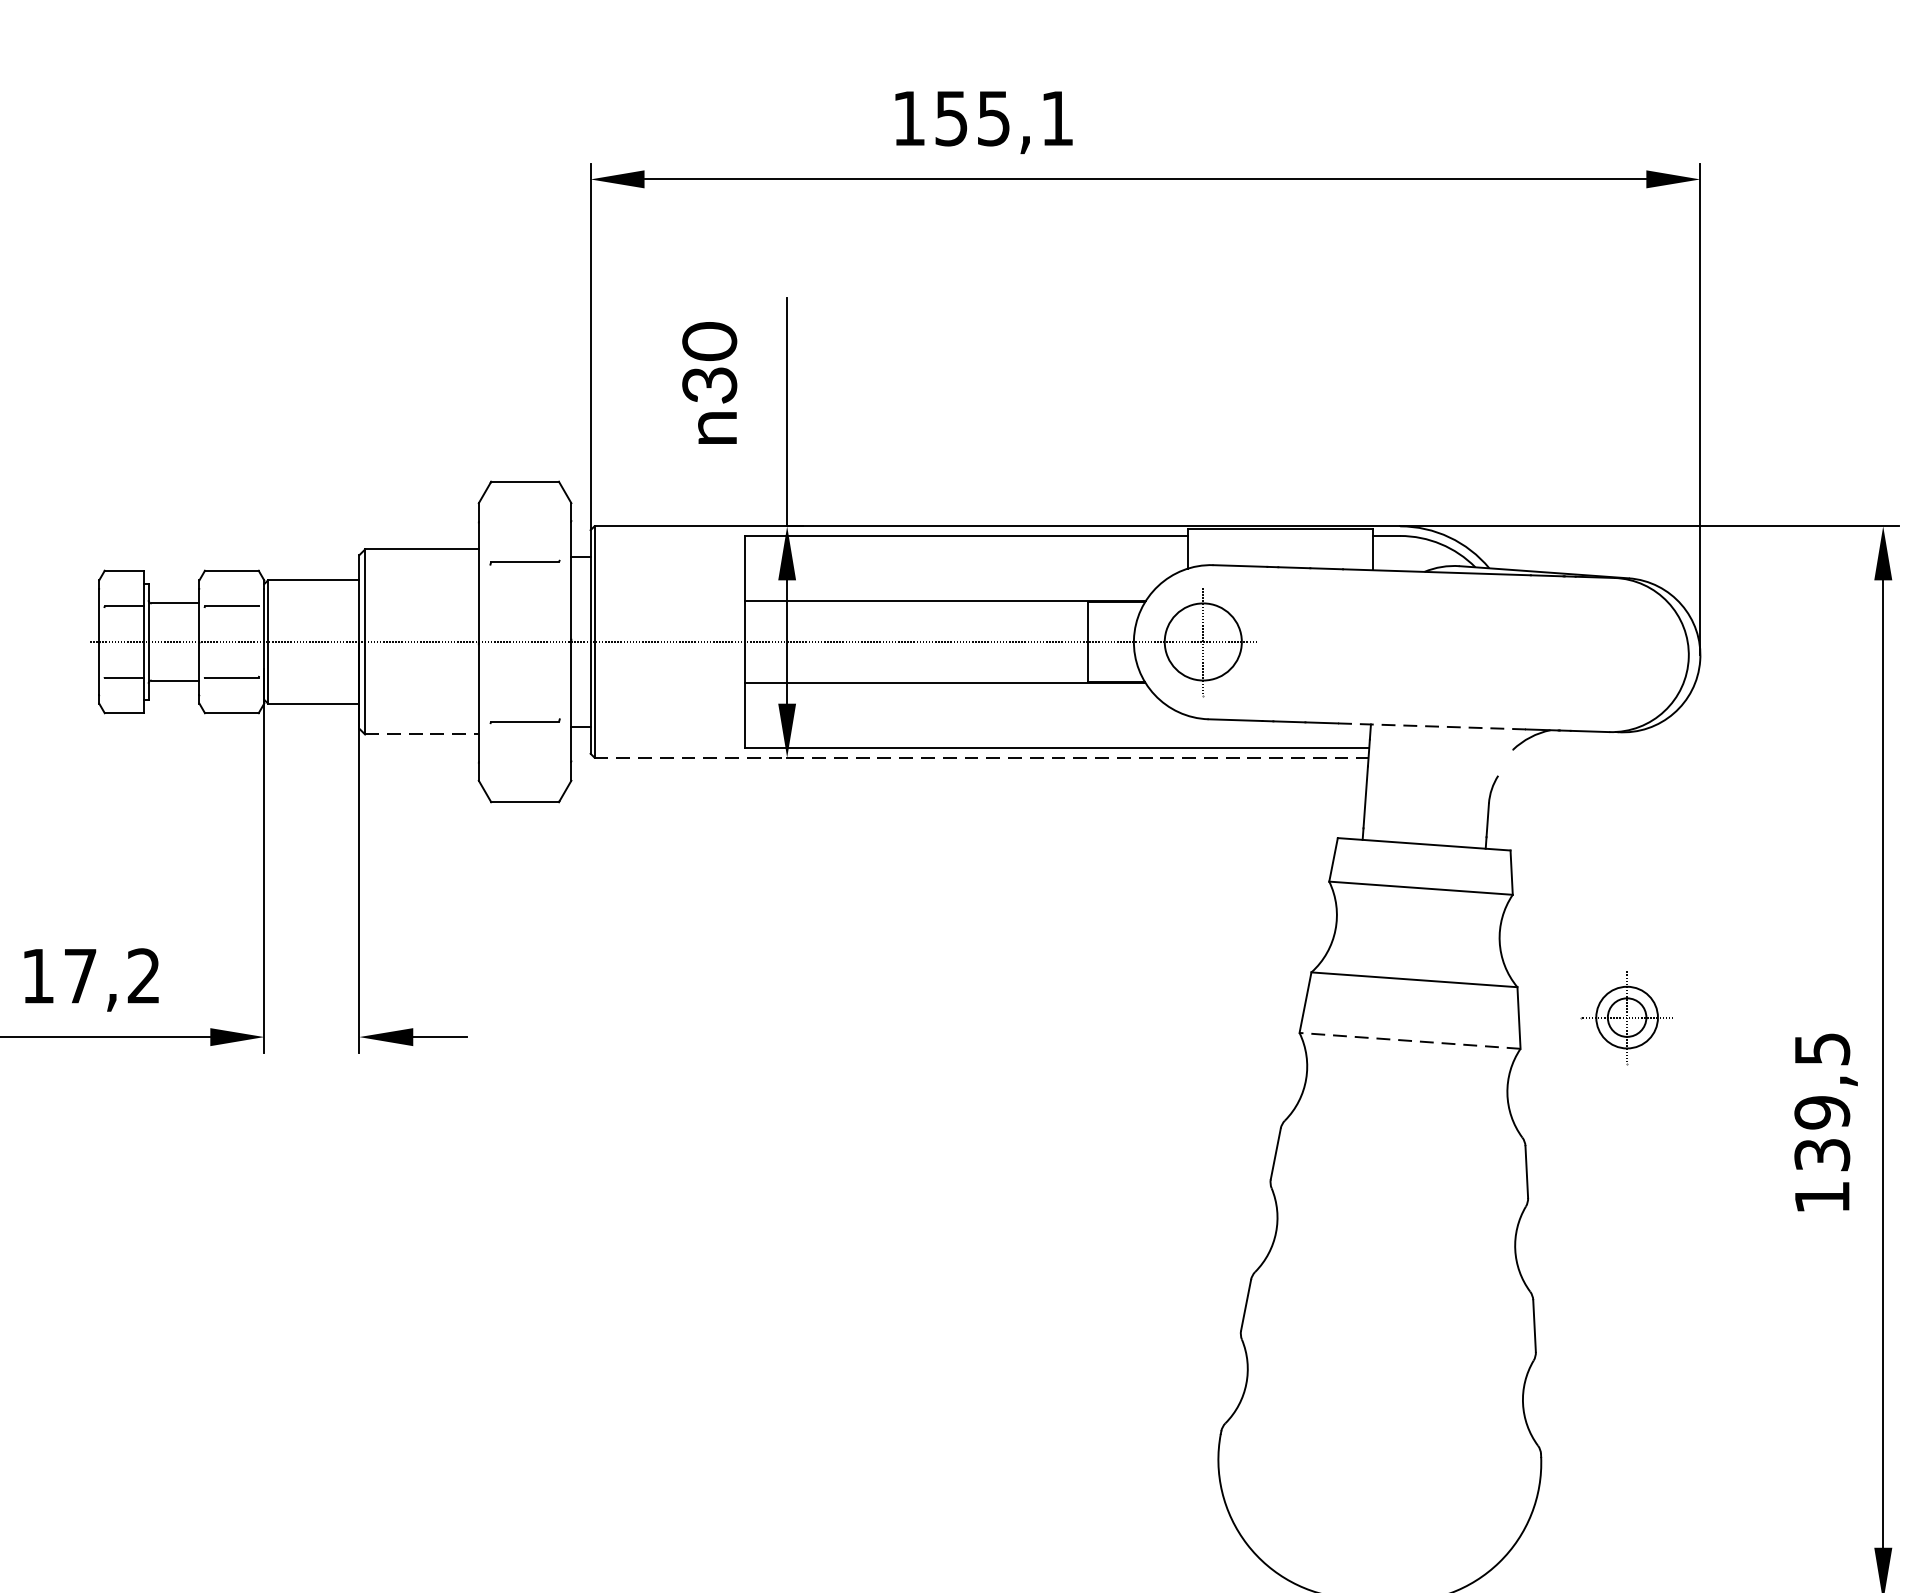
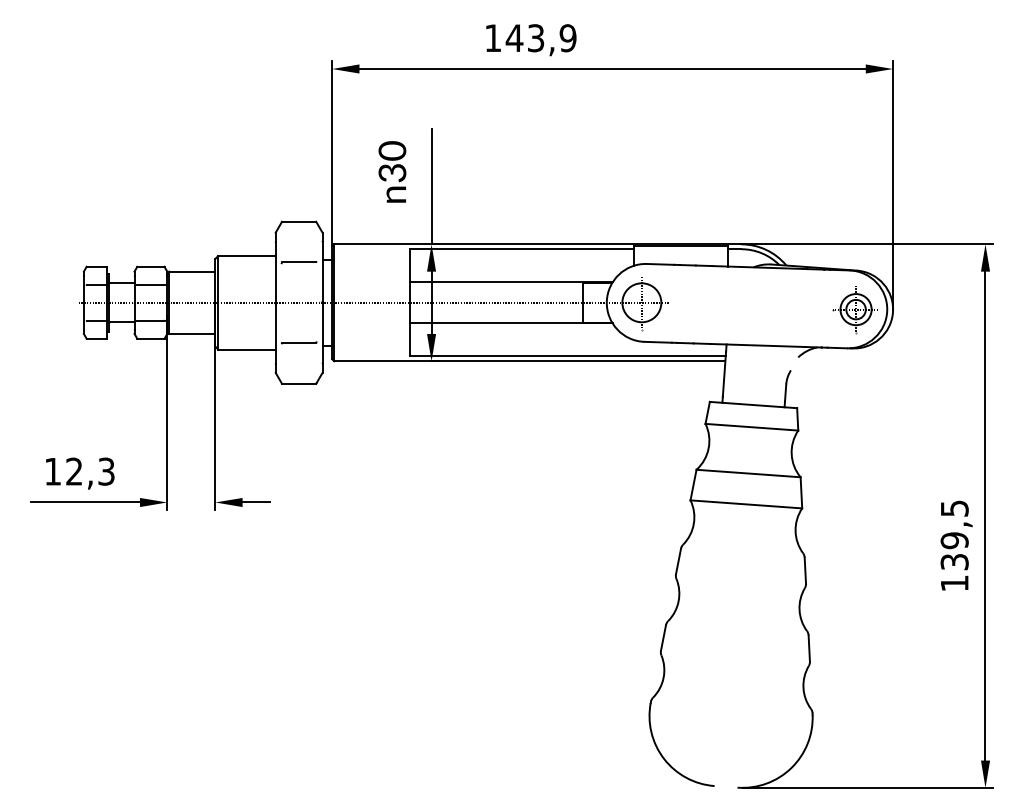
text: (1002, 119) -> (540, 38), 155,1 -> 143,9
line: (1432, 726) -> (757, 345), dashed -> solid
line: (422, 734) -> (247, 349), dashed -> solid
line: (980, 758) -> (529, 361), dashed -> solid
text: (112, 975) -> (90, 471), 17,2 -> 12,3
part: (1624, 1019) -> (854, 310), moved
line: (1410, 1041) -> (746, 504), dashed -> solid

